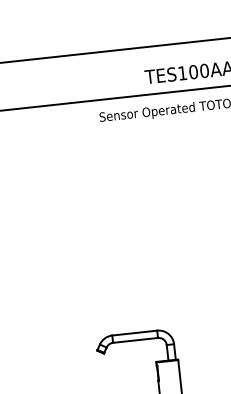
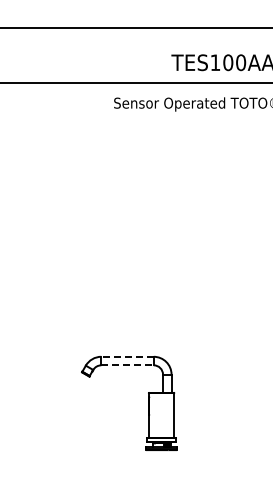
line: (134, 332) -> (127, 356), solid -> dashed
line: (136, 340) -> (128, 365), solid -> dashed

